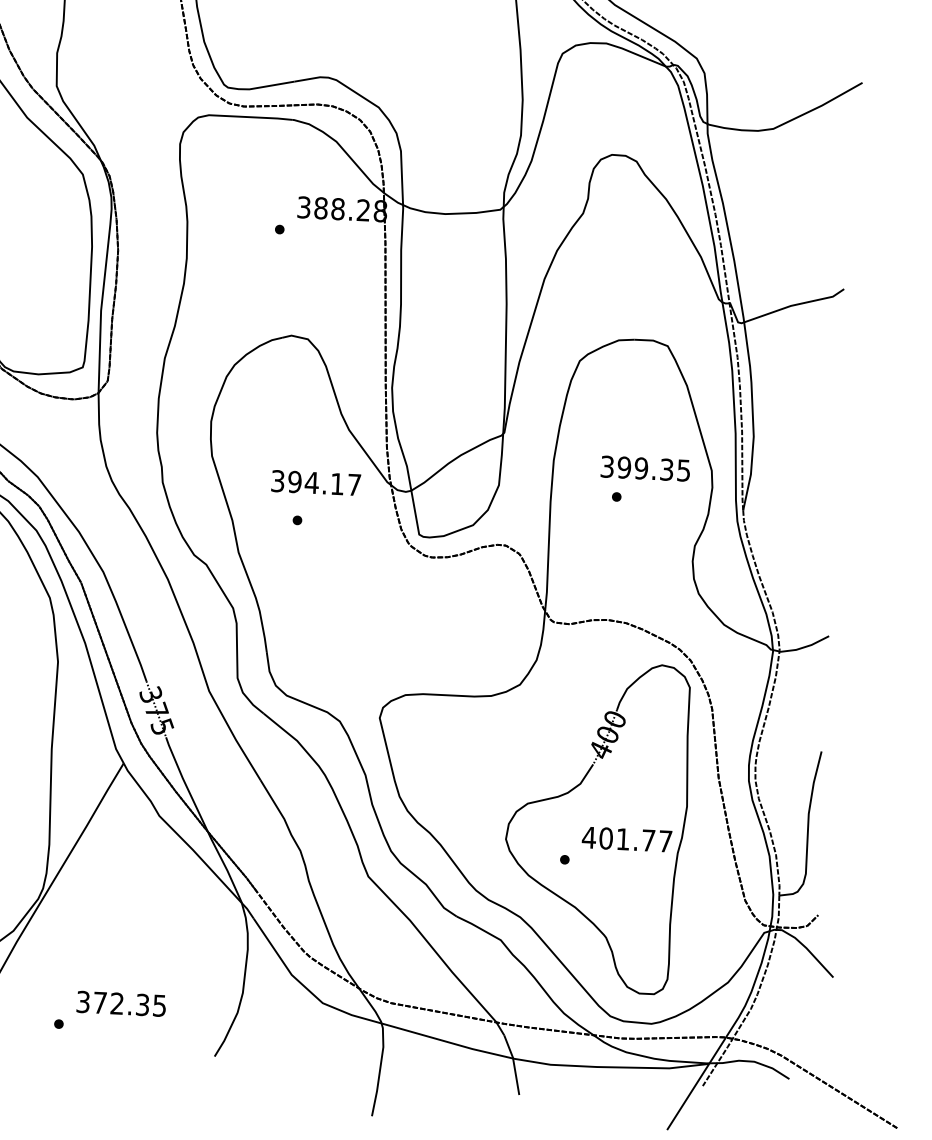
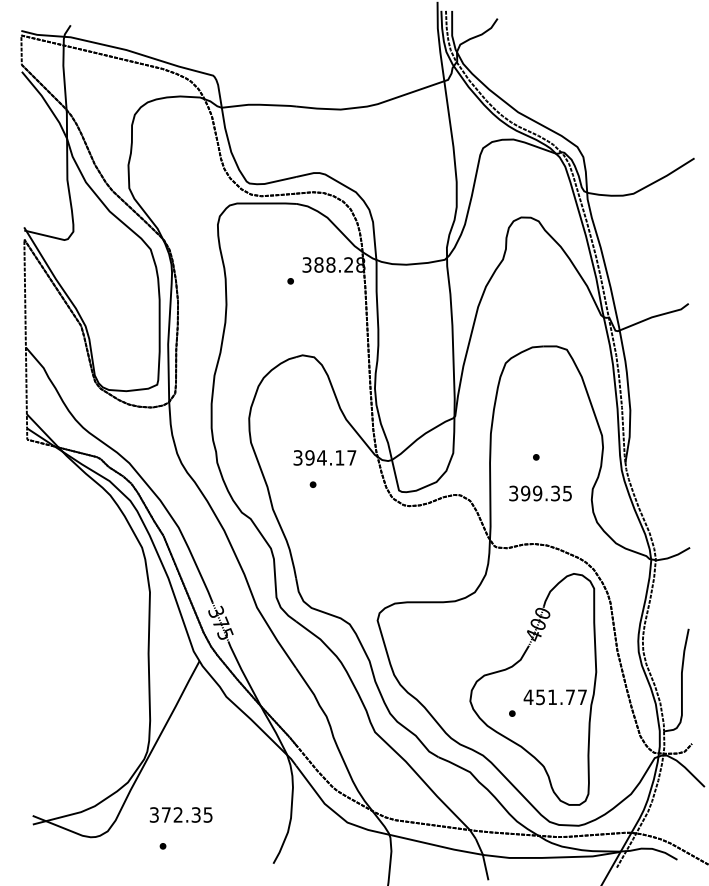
text: (645, 468) -> (540, 493), moved
text: (606, 838) -> (540, 697), 401.77 -> 451.77
text: (120, 1003) -> (180, 814), moved

